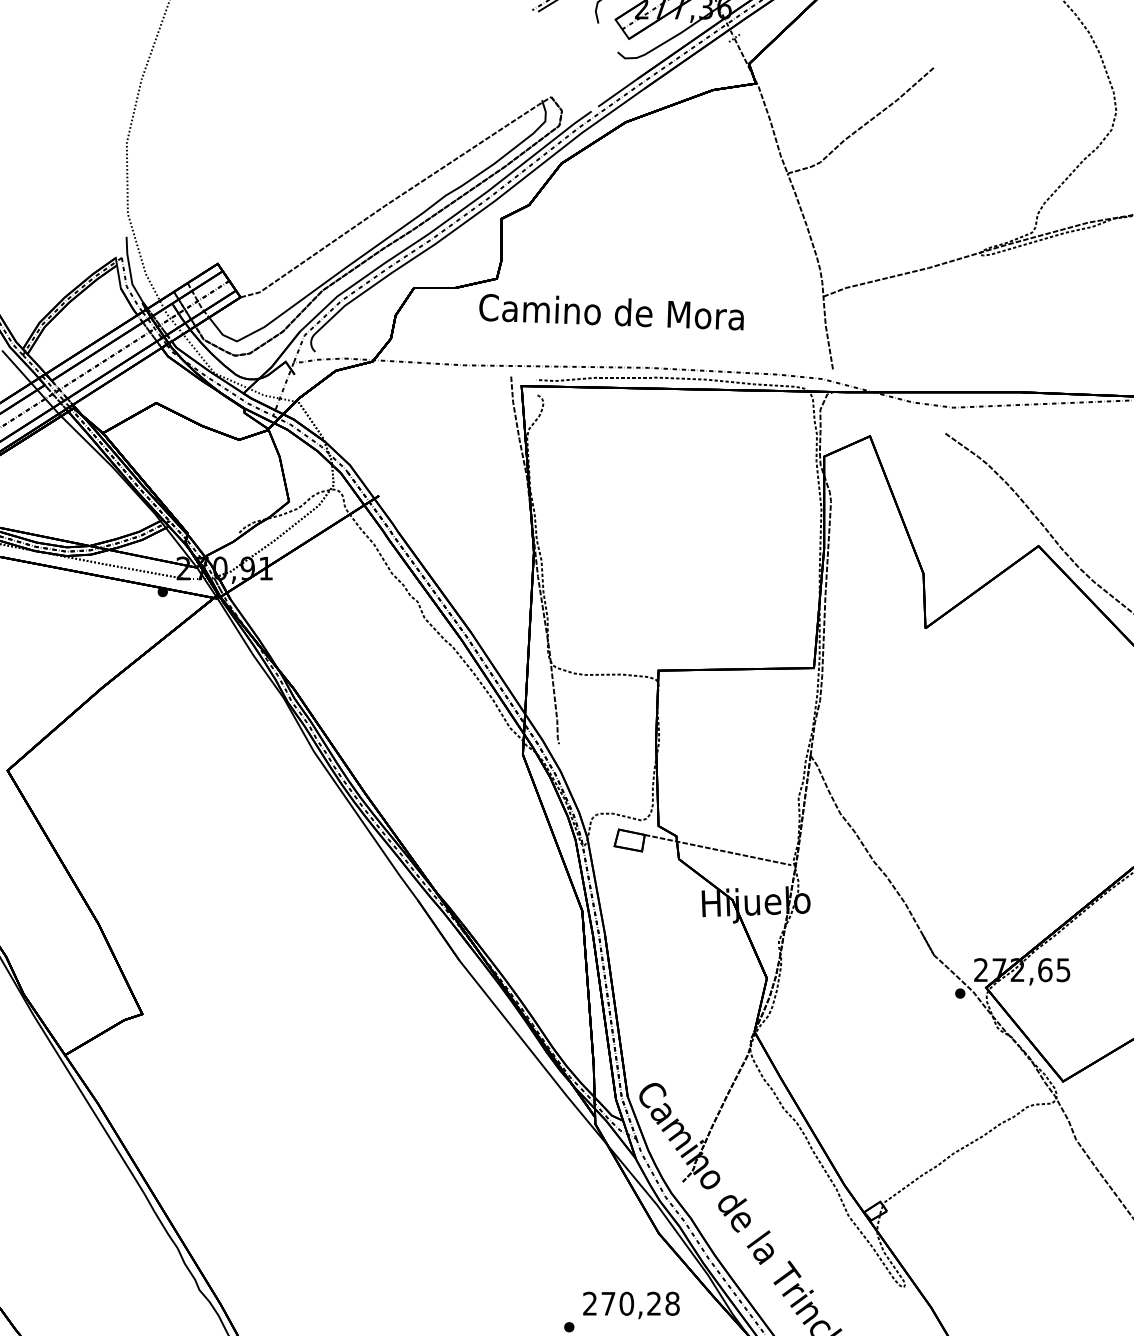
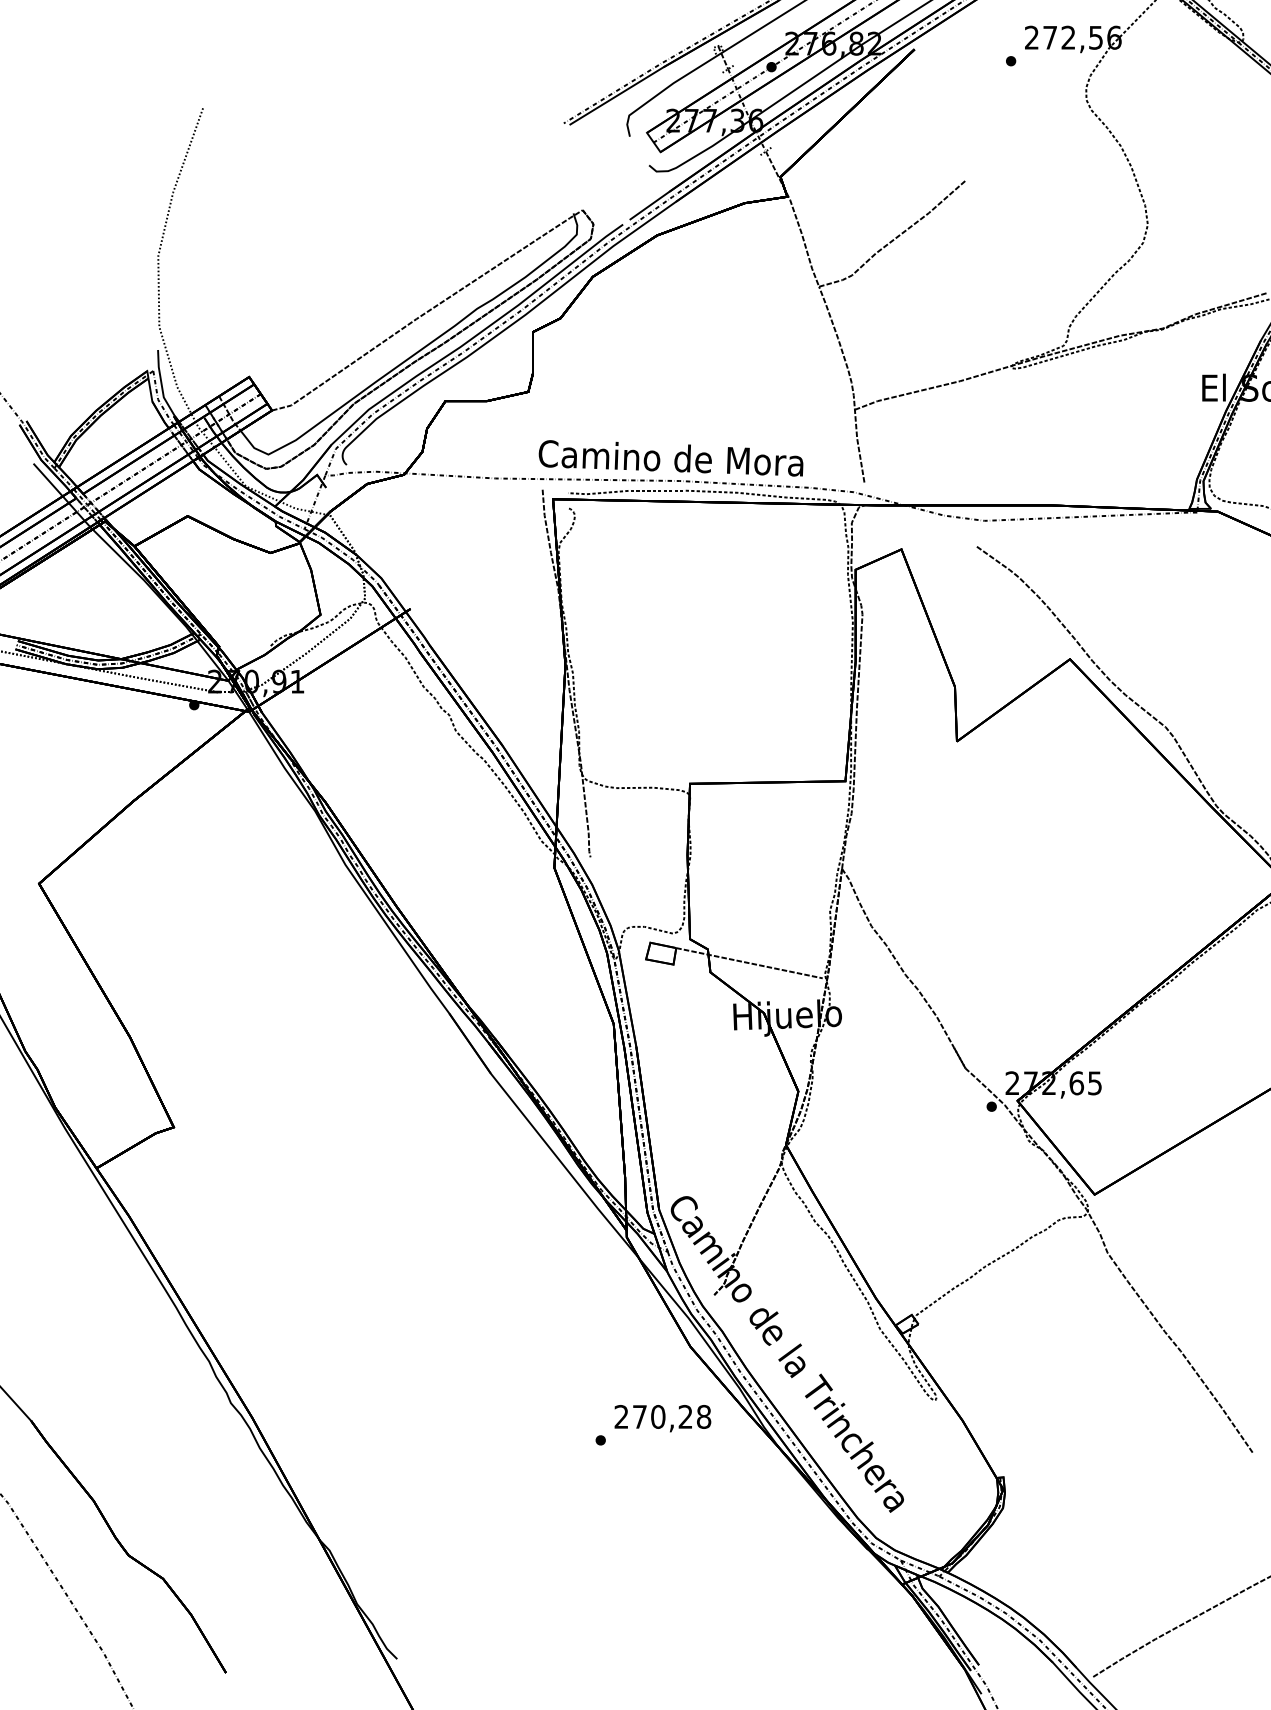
text: (611, 312) -> (670, 458), moved

